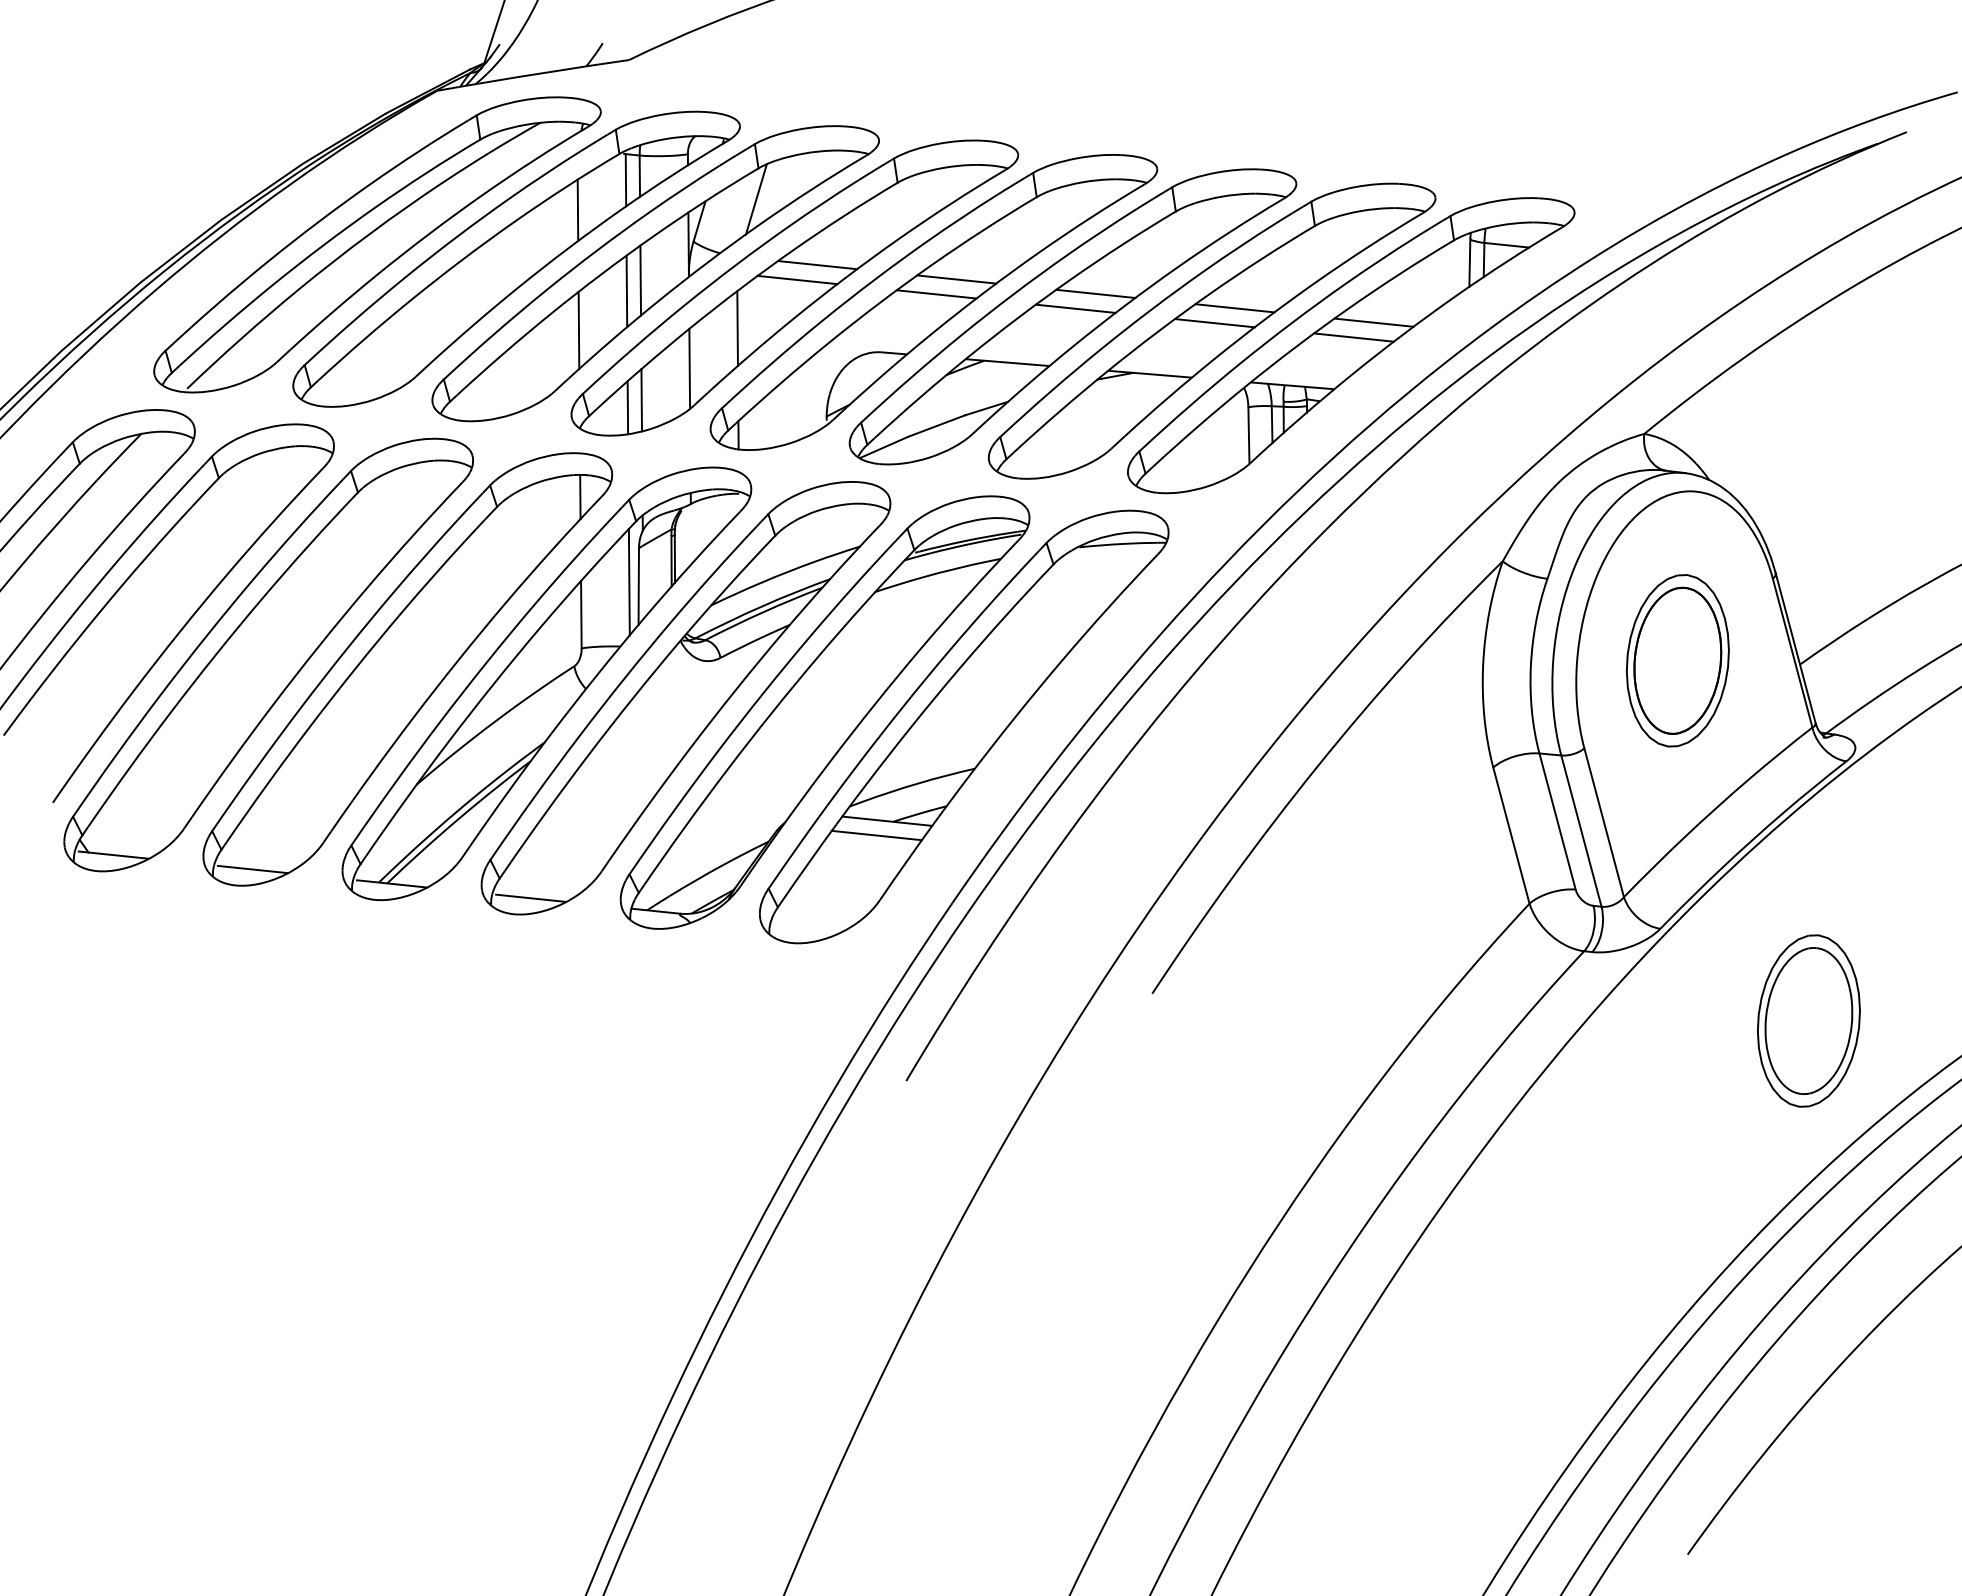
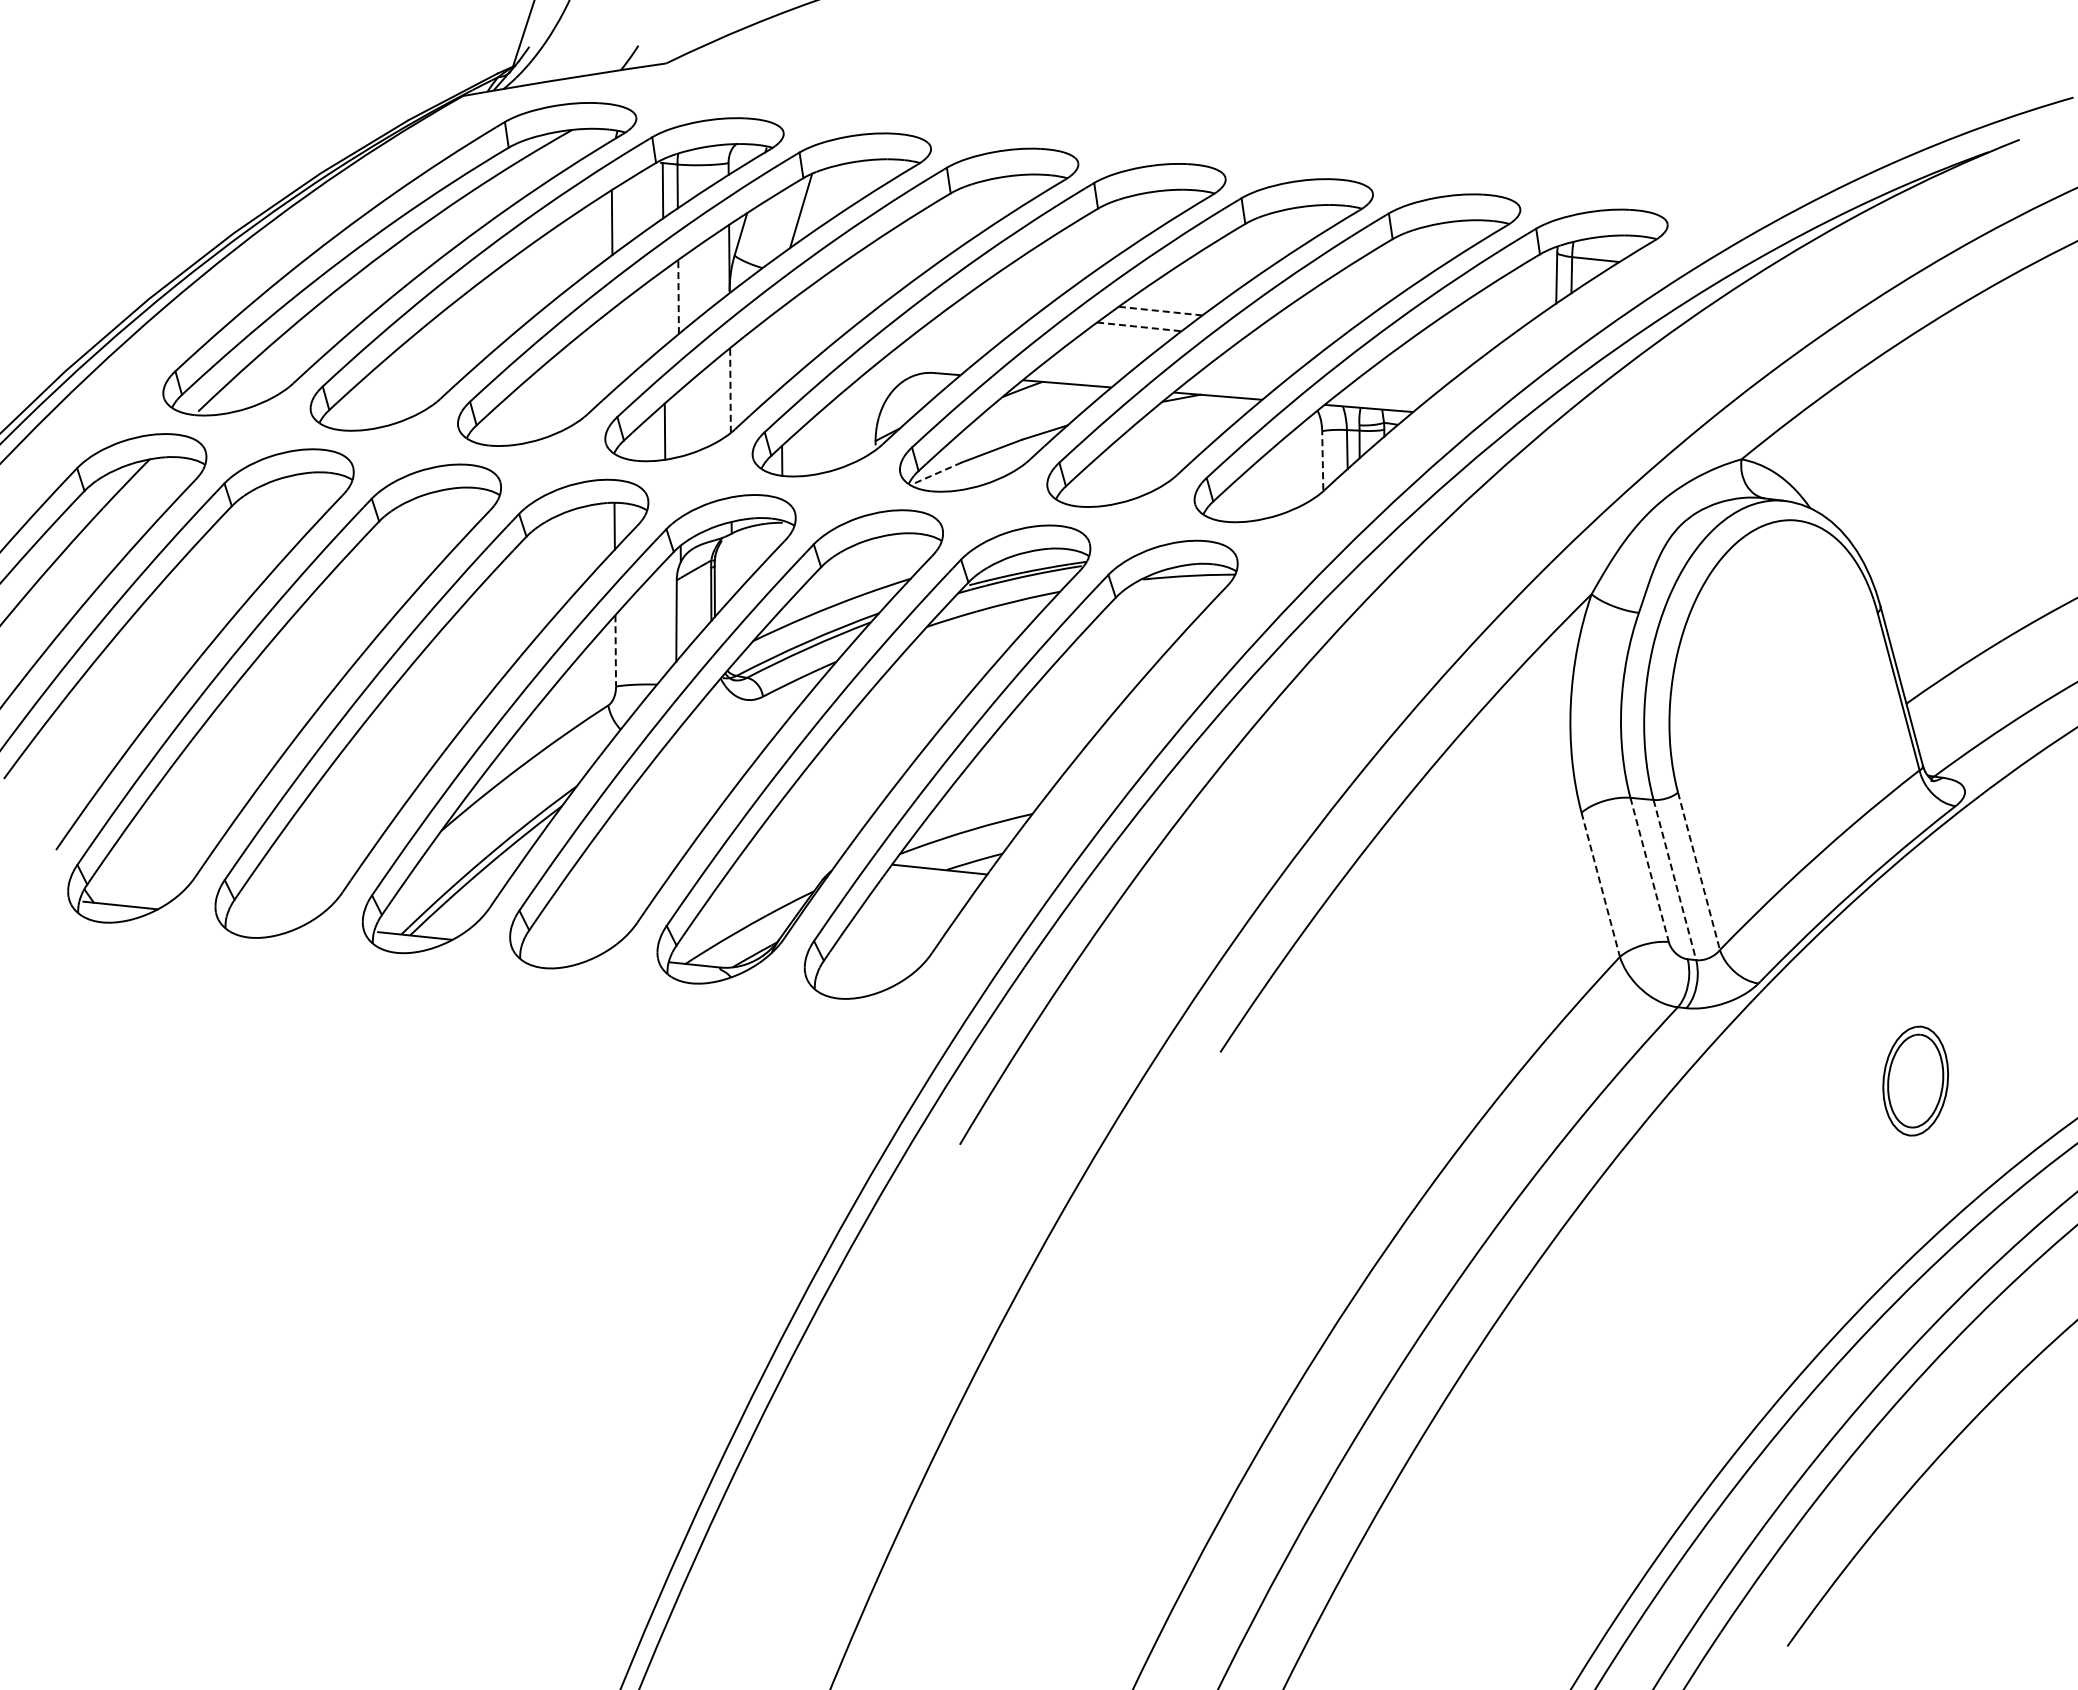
line: (817, 264) -> (865, 280), removed
line: (956, 279) -> (1013, 295), removed
line: (640, 280) -> (678, 296), solid -> dashed
line: (797, 280) -> (844, 296), removed
line: (626, 291) -> (663, 308), removed
line: (936, 294) -> (991, 311), removed
line: (1096, 294) -> (1161, 311), solid -> dashed
line: (1075, 308) -> (1139, 326), solid -> dashed
line: (1234, 308) -> (1307, 326), removed
line: (1214, 322) -> (1286, 341), removed
line: (1374, 322) -> (1455, 341), removed
line: (736, 328) -> (780, 347), removed
line: (578, 330) -> (612, 349), removed
line: (1353, 337) -> (1433, 357), removed
line: (689, 367) -> (730, 389), solid -> dashed
line: (641, 400) -> (679, 423), removed
line: (1248, 434) -> (1322, 460), solid -> dashed
line: (884, 447) -> (936, 473), solid -> dashed
line: (629, 582) -> (666, 616), removed
line: (581, 614) -> (615, 650), solid -> dashed
part: (1677, 660) -> (1776, 699), removed
line: (1557, 821) -> (1649, 869), solid -> dashed
line: (1604, 823) -> (1699, 871), solid -> dashed
line: (1581, 831) -> (1674, 880), solid -> dashed
line: (876, 835) -> (928, 884), removed
line: (1511, 835) -> (1600, 884), solid -> dashed
line: (252, 869) -> (267, 920), removed
line: (531, 898) -> (562, 951), removed
part: (1808, 1020) -> (1915, 1080), size x0.6

